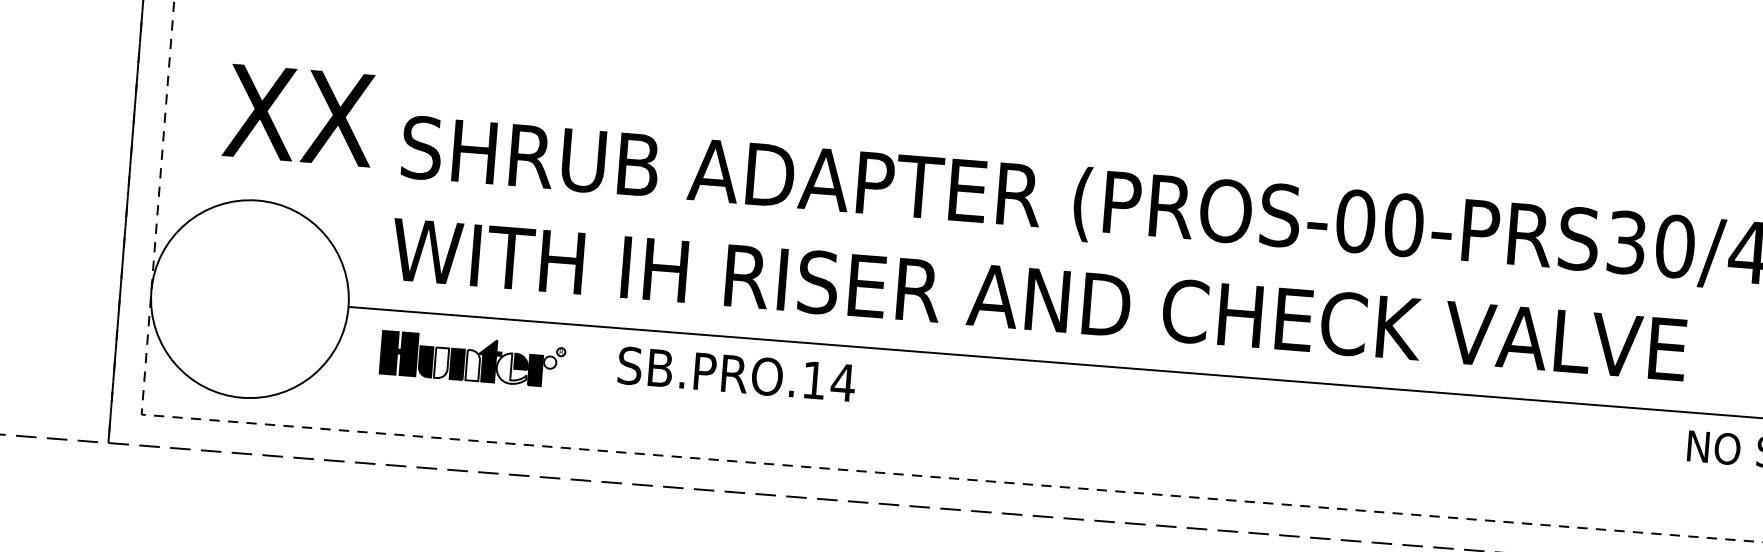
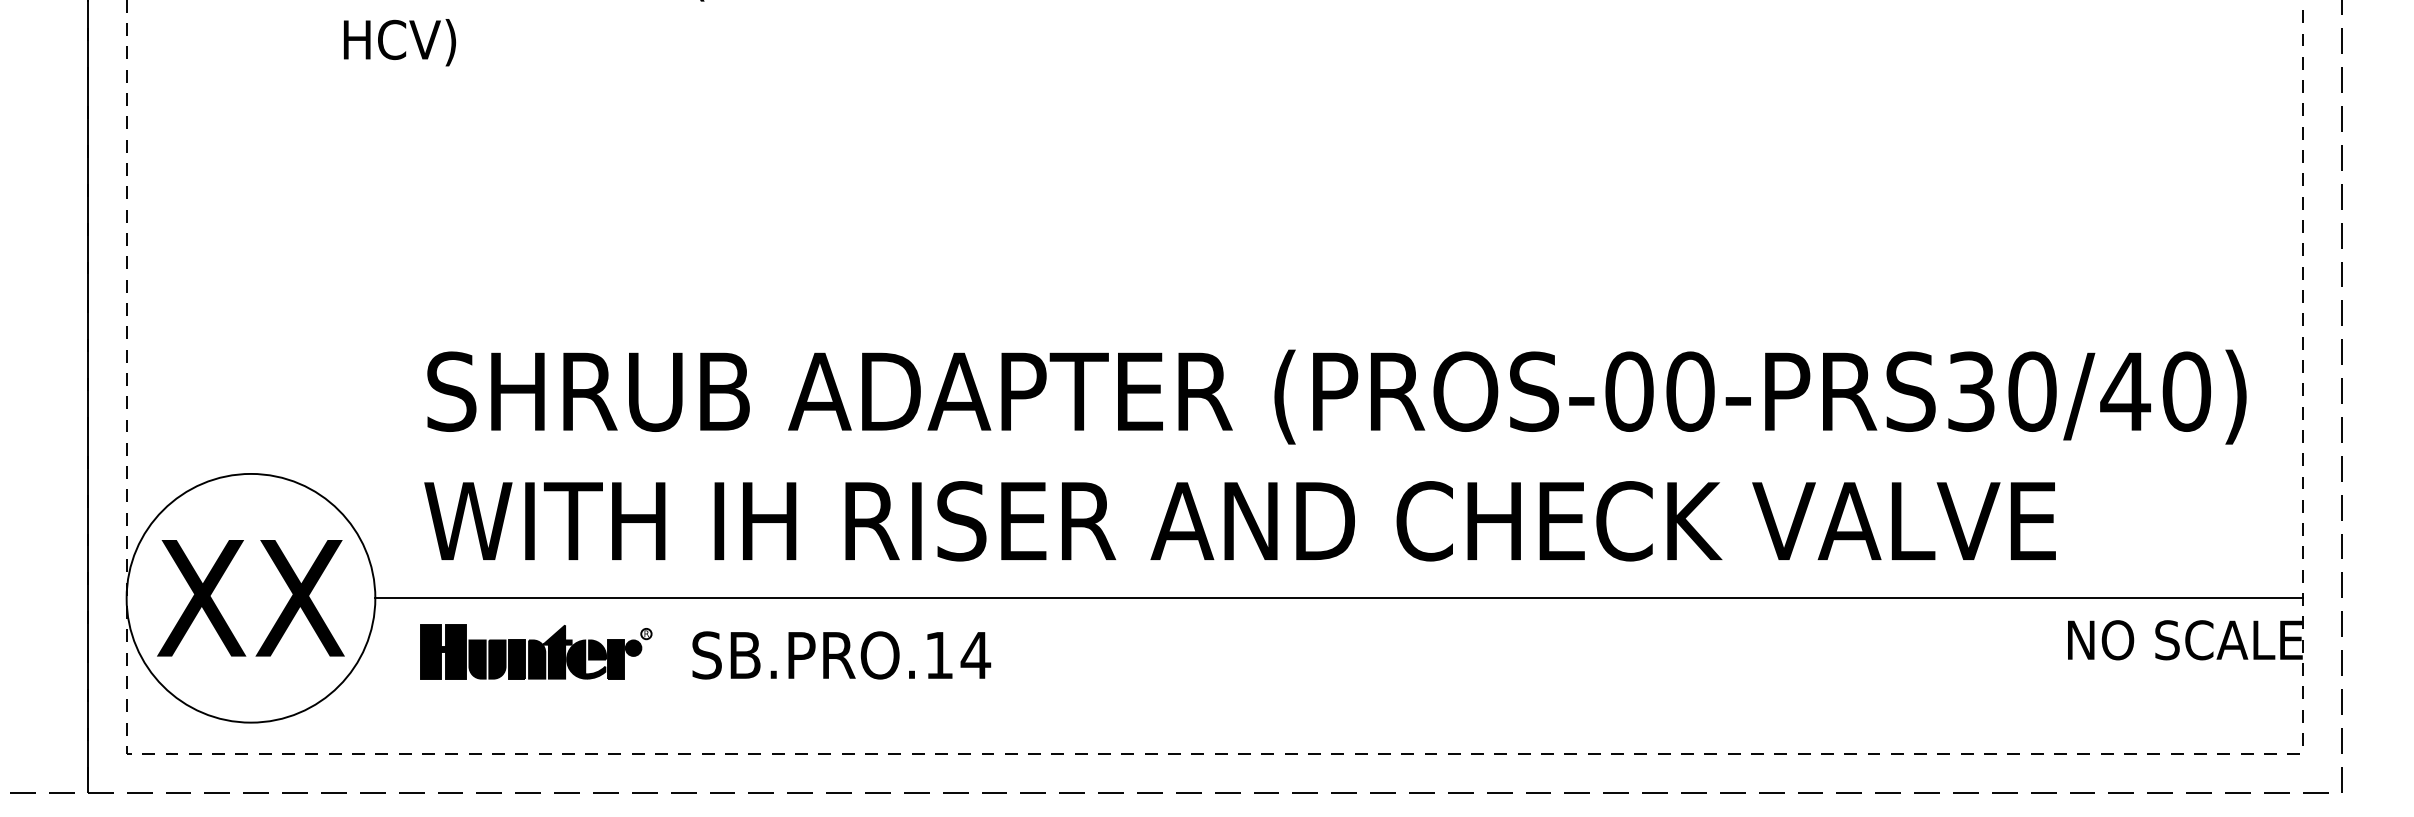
text: (299, 115) -> (250, 598), moved
fill: (550, 362) -> (633, 647), added
fill: (441, 363) -> (497, 659), added
fill: (473, 365) -> (537, 659), added
fill: (512, 368) -> (586, 659), added
text: (736, 374) -> (841, 655), moved

